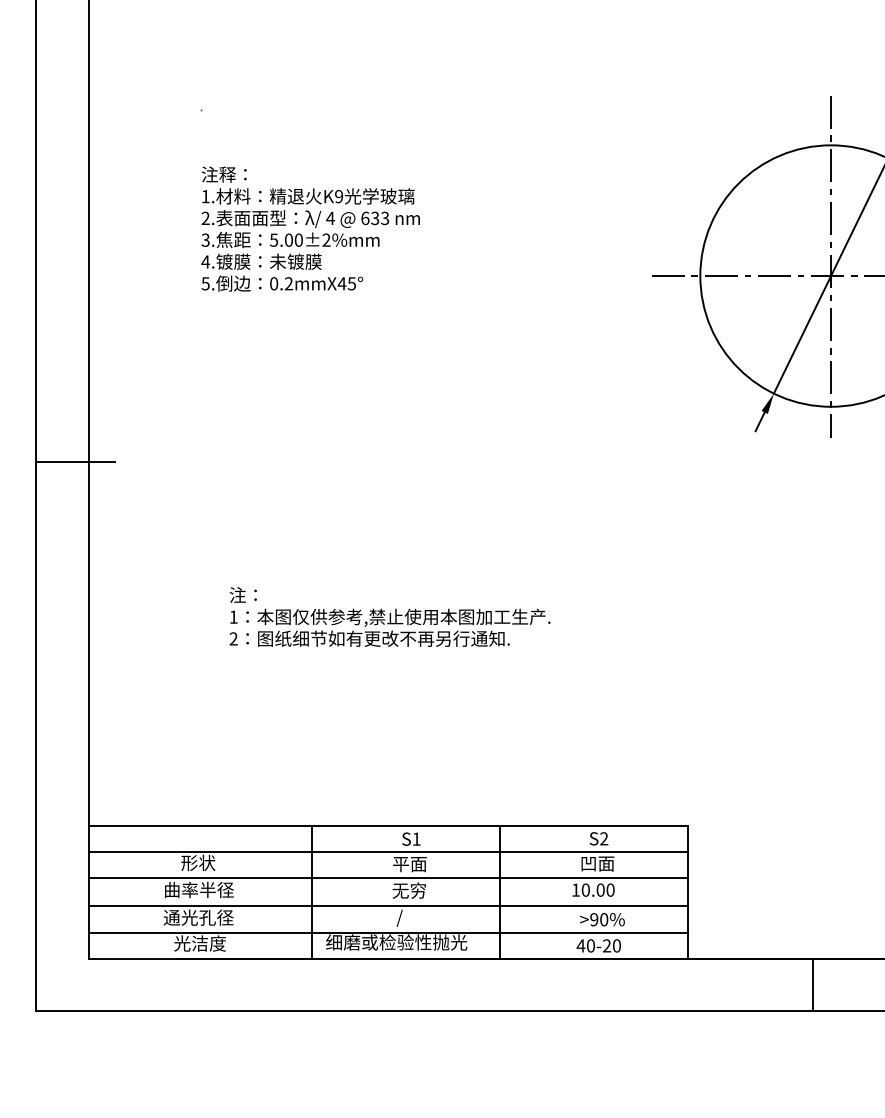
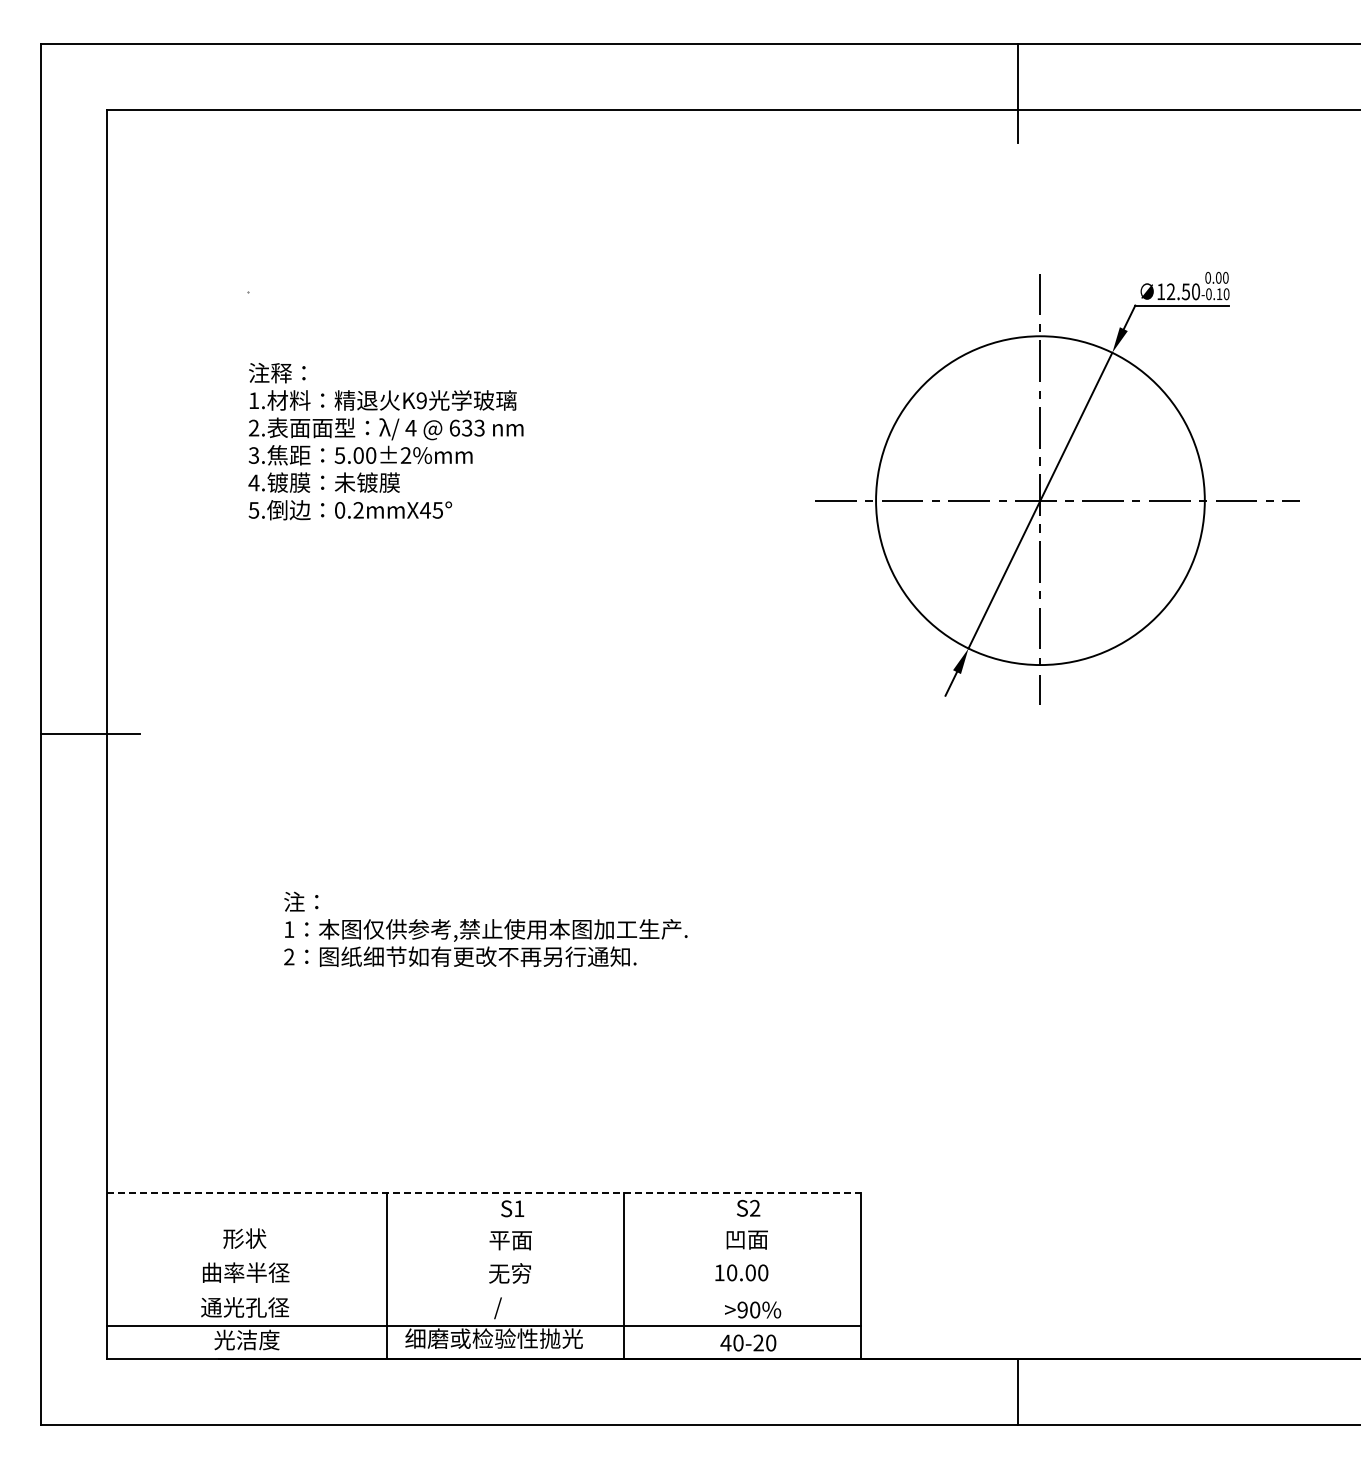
line: (388, 826) -> (483, 1192), solid -> dashed
line: (388, 852) -> (483, 1225), removed
line: (388, 877) -> (483, 1257), removed
line: (388, 906) -> (483, 1293), removed

